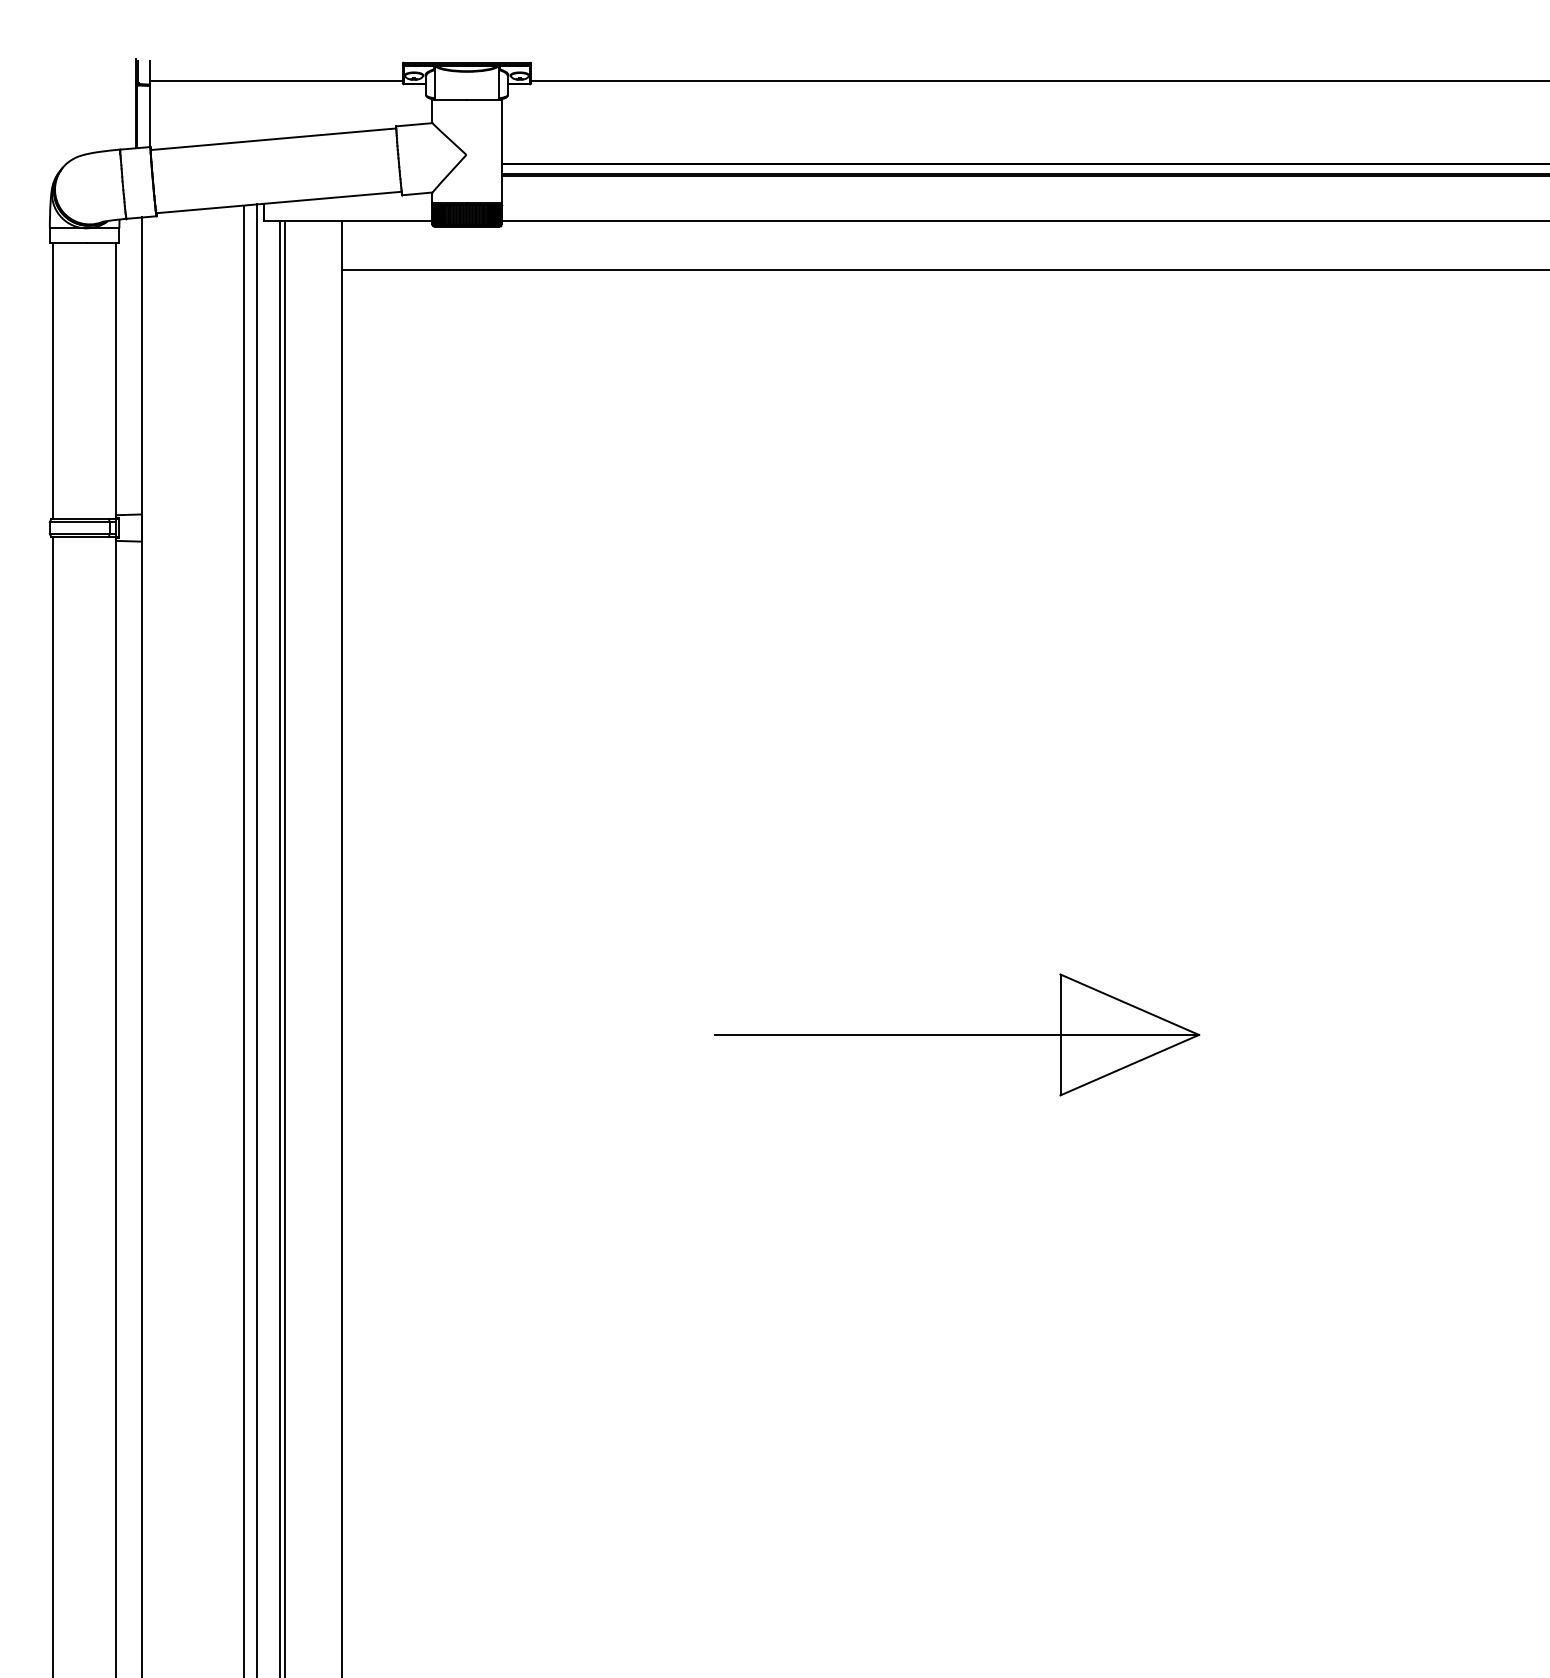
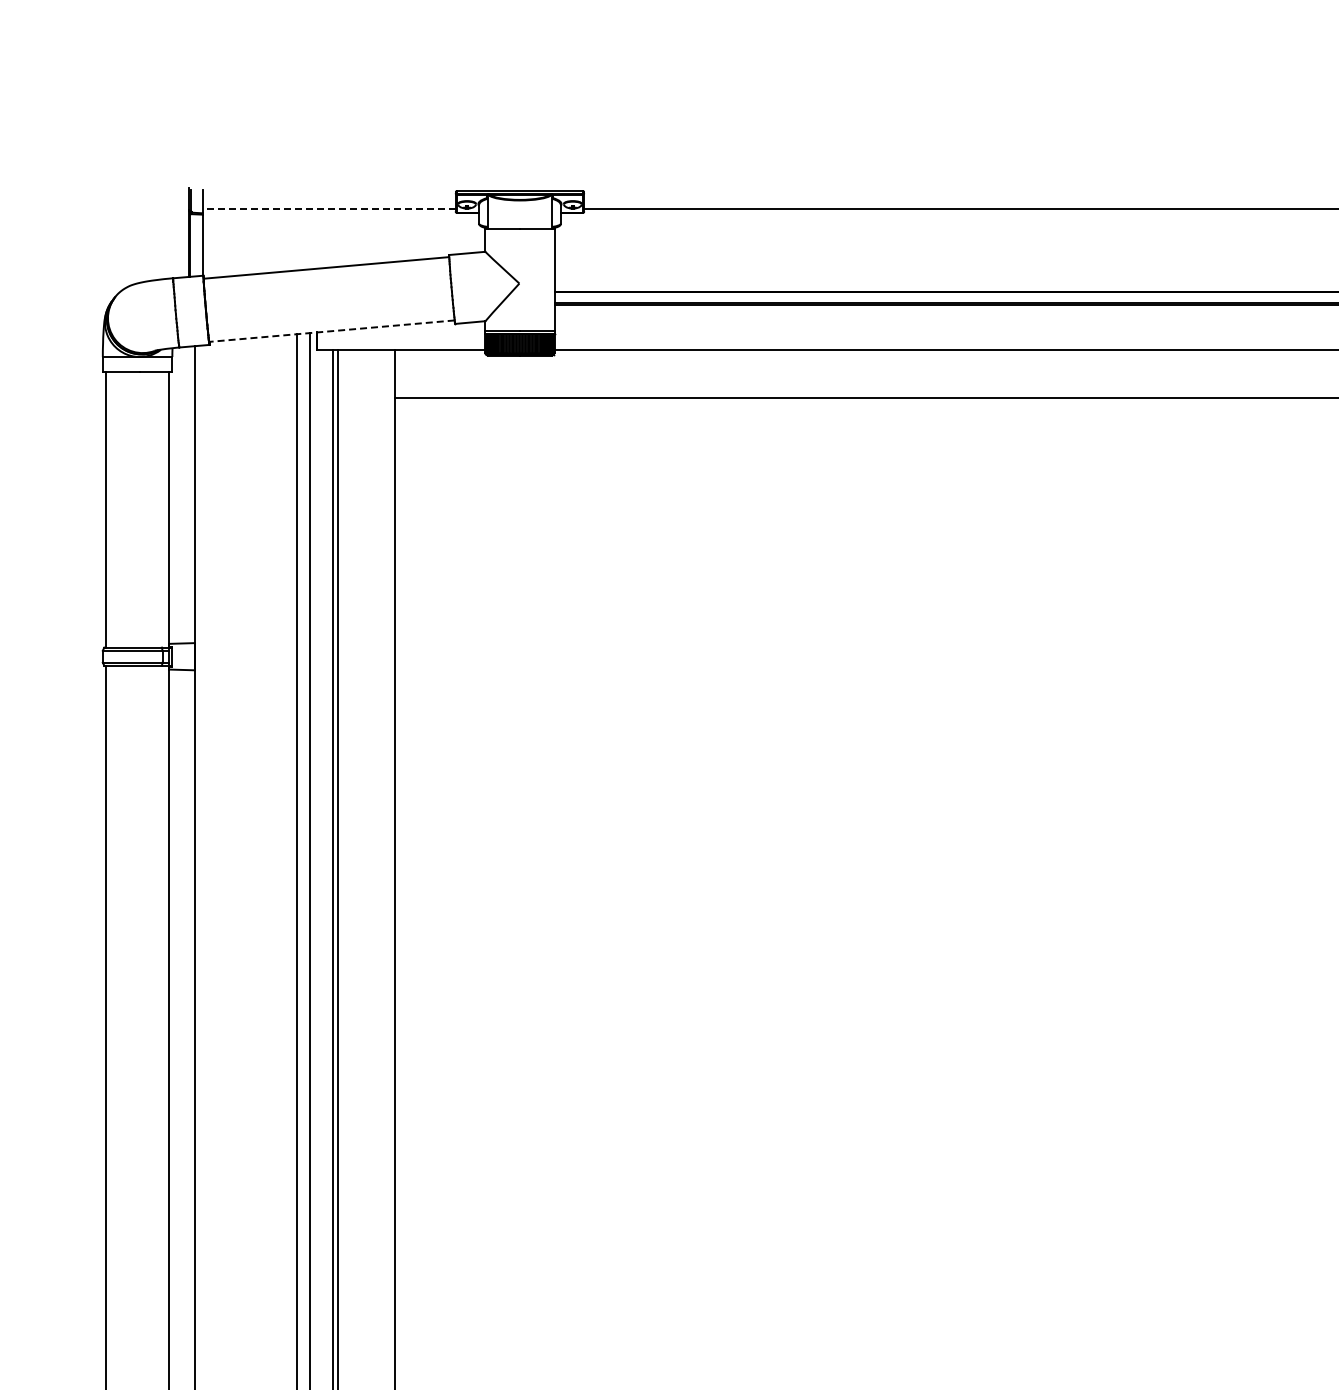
line: (276, 80) -> (329, 209), solid -> dashed
line: (278, 202) -> (331, 331), solid -> dashed
part: (957, 1034) -> (1010, 1163), removed

